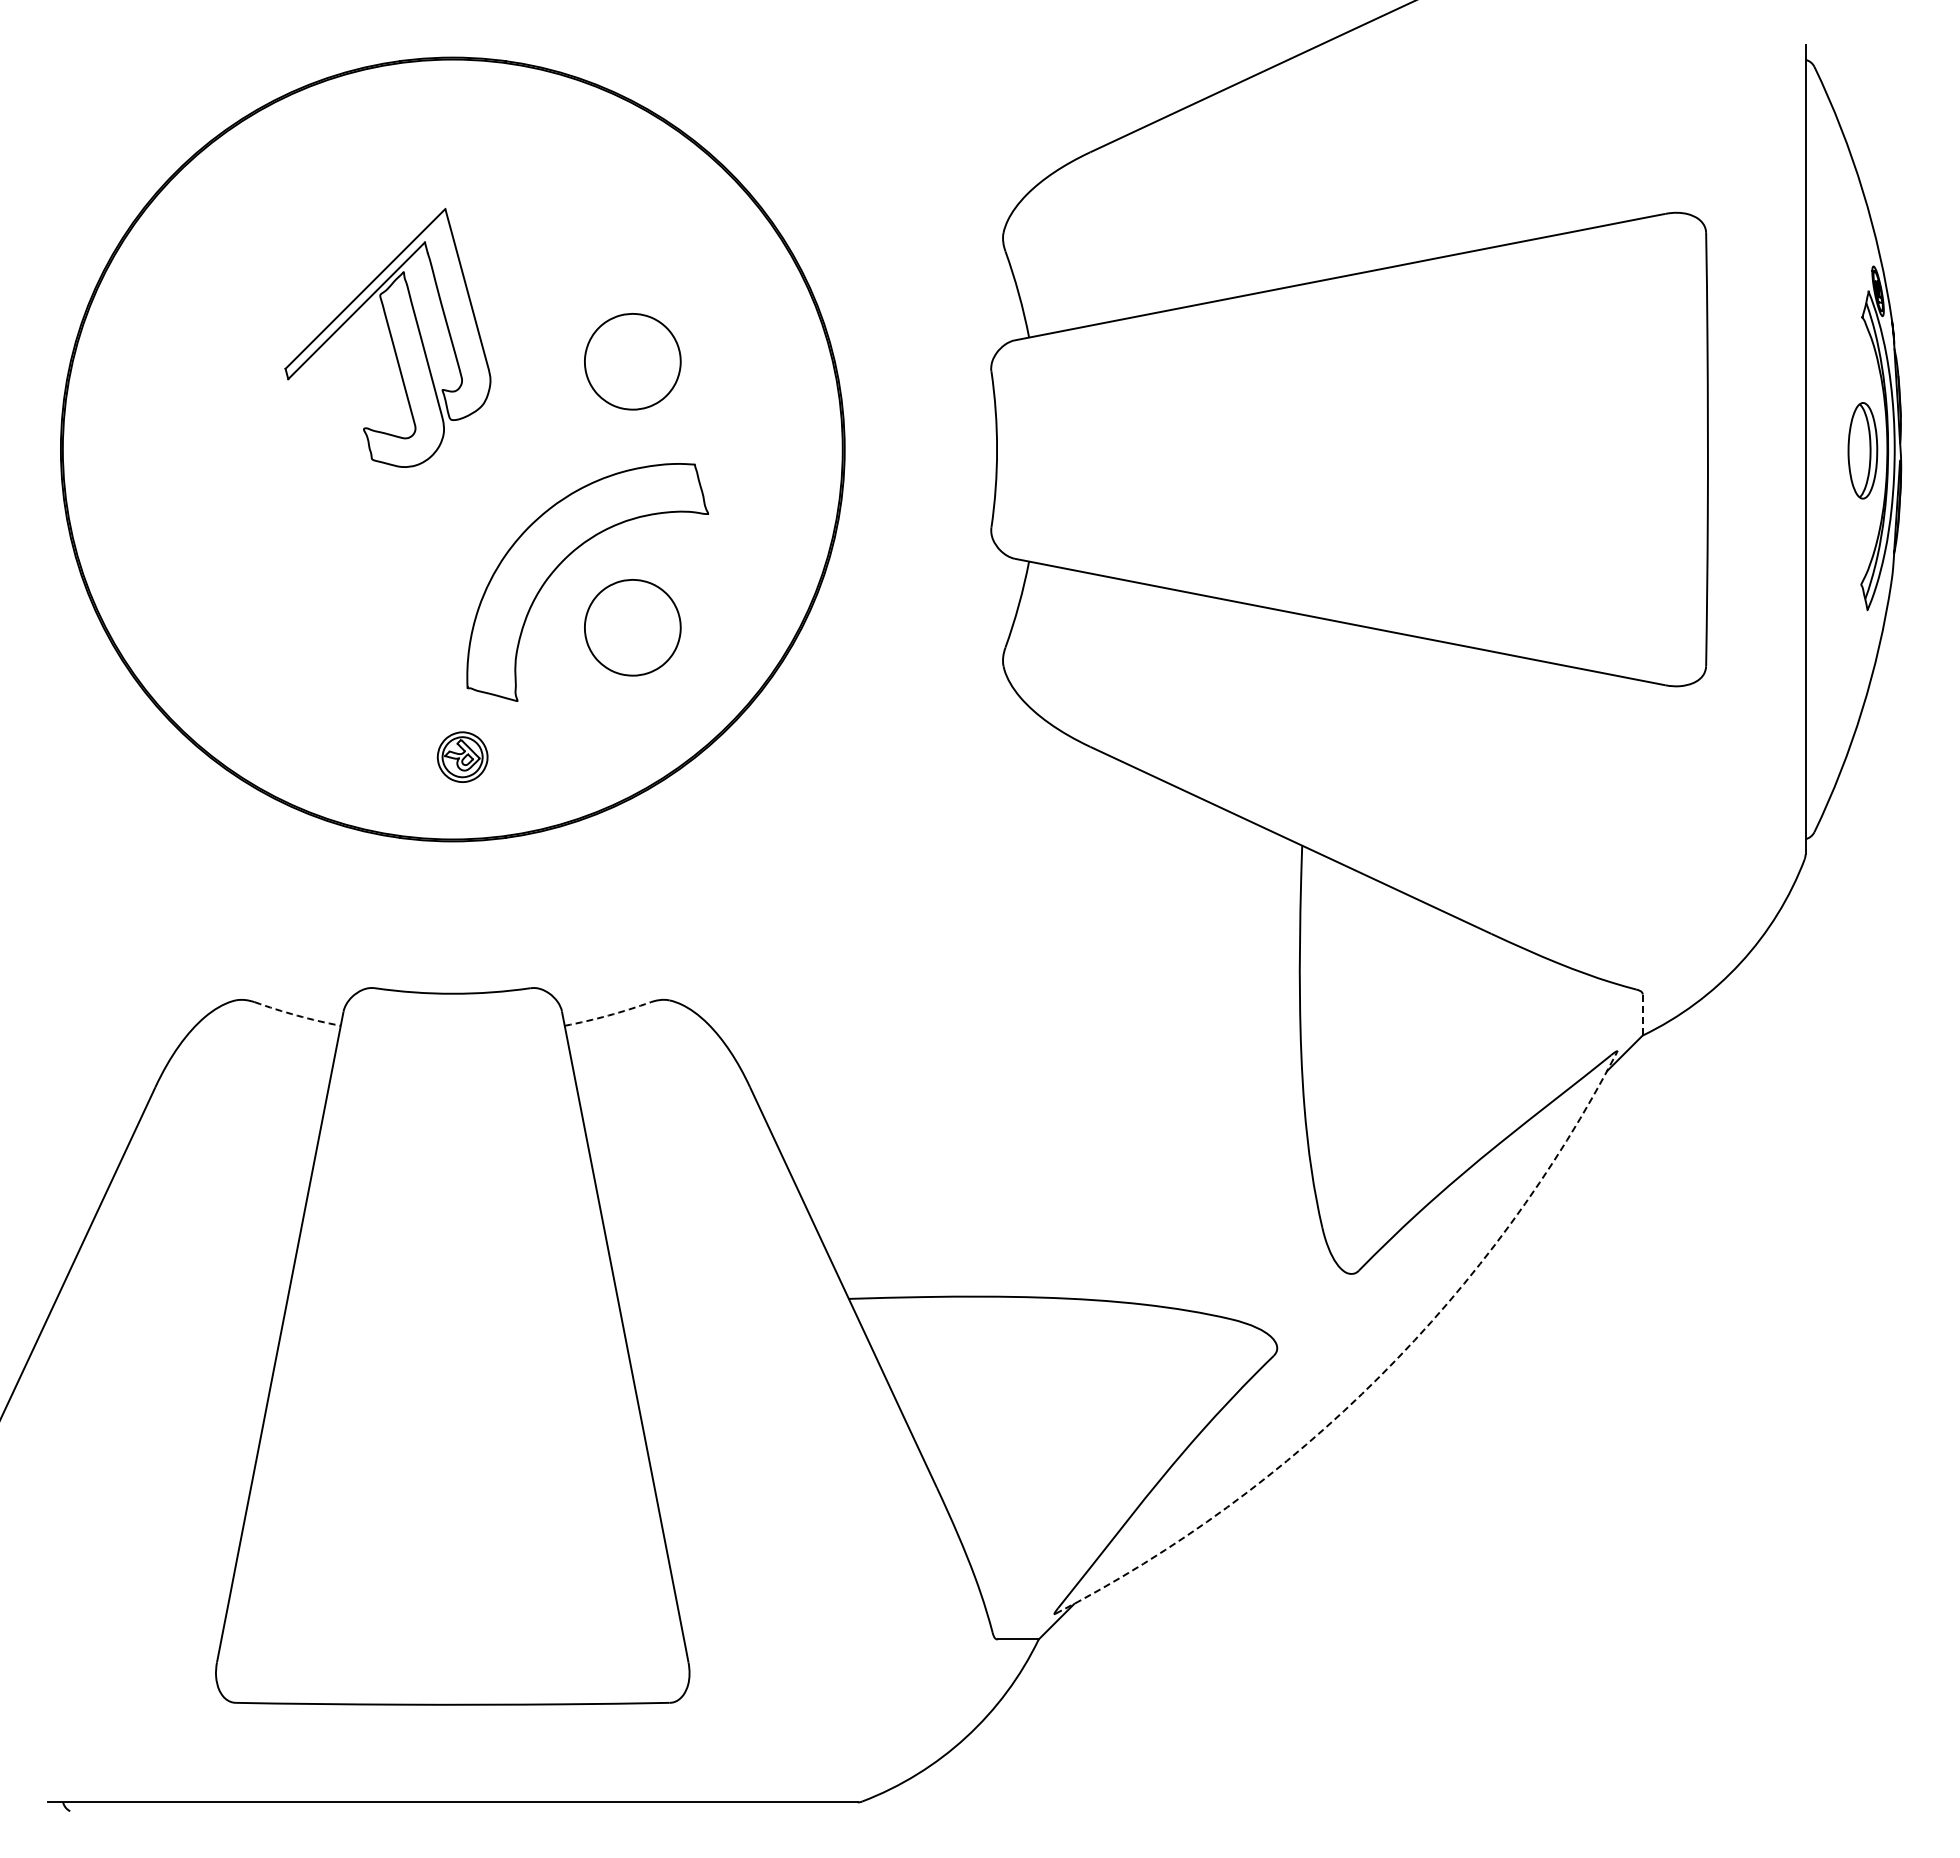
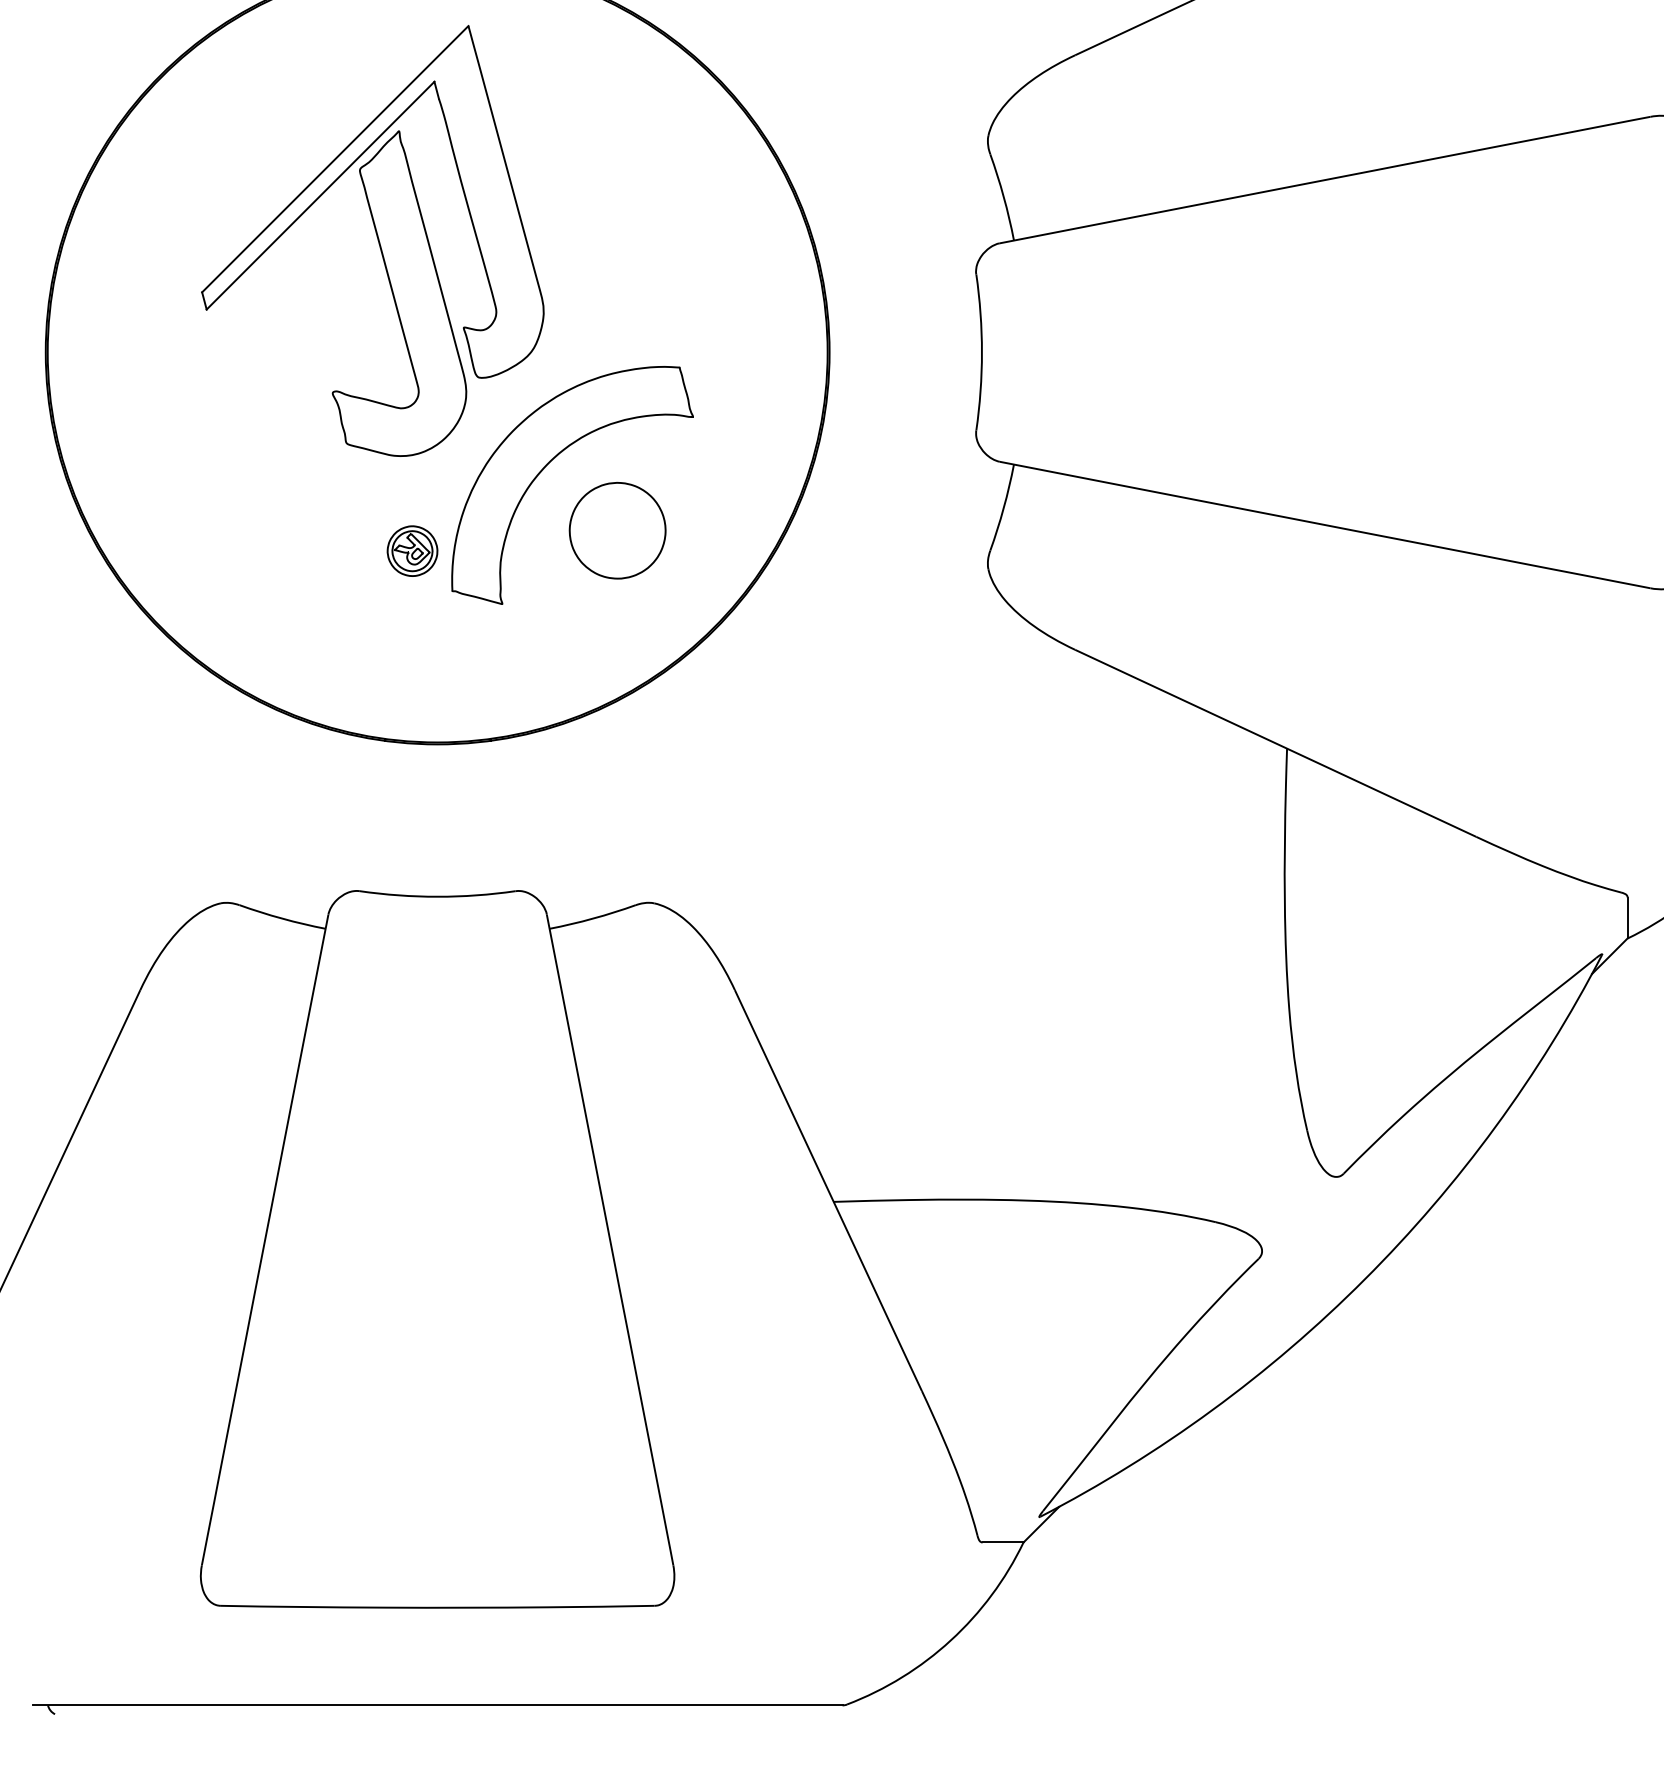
part: (387, 337) -> (372, 240), size x1.67
part: (632, 361) -> (617, 264), removed
part: (462, 756) -> (412, 550), moved
arc: (297, 1015) -> (282, 918), dashed -> solid
arc: (608, 1015) -> (593, 918), dashed -> solid
line: (1642, 1015) -> (1627, 918), dashed -> solid
arc: (1379, 1376) -> (1364, 1279), dashed -> solid

